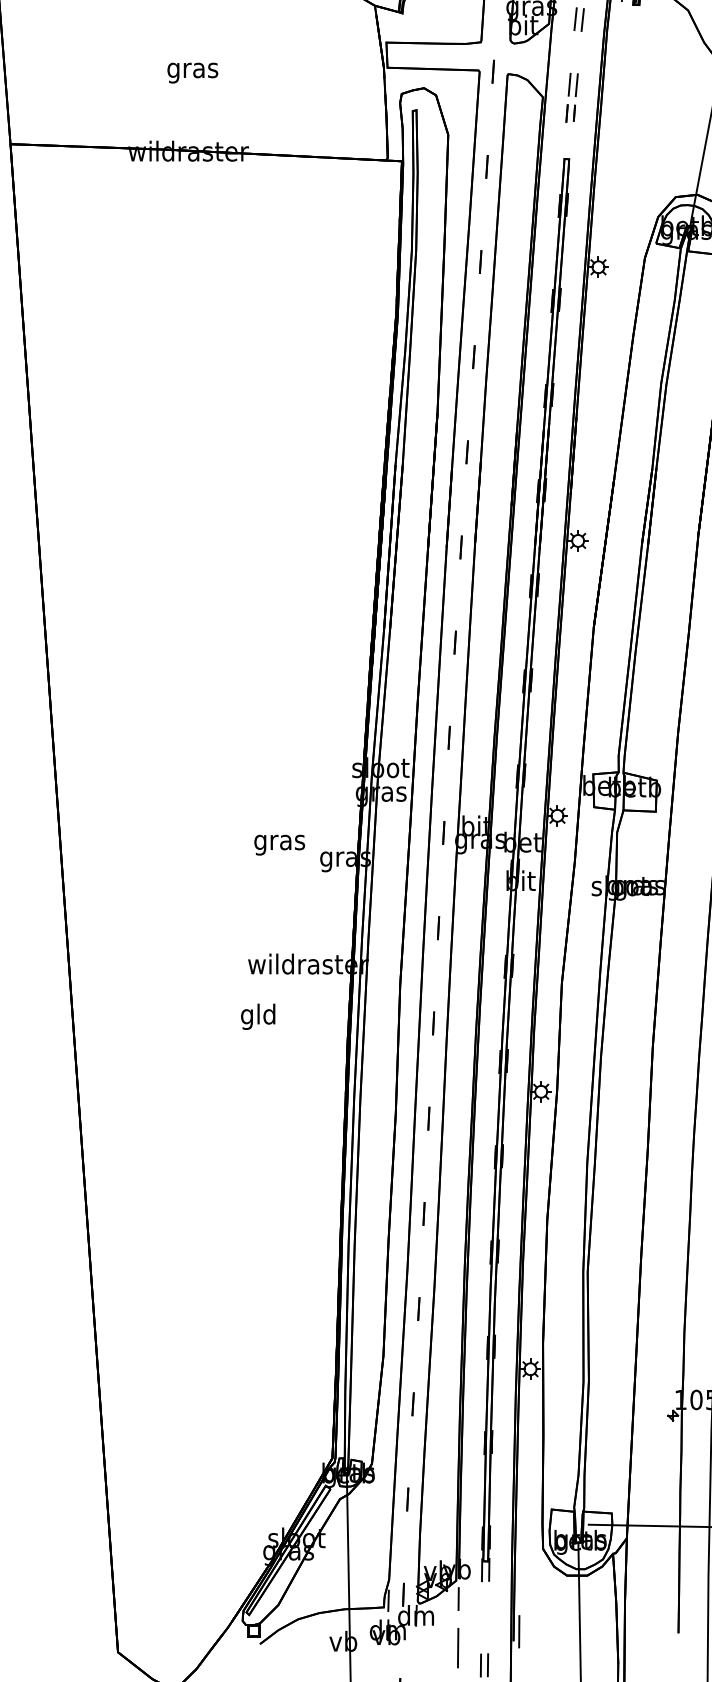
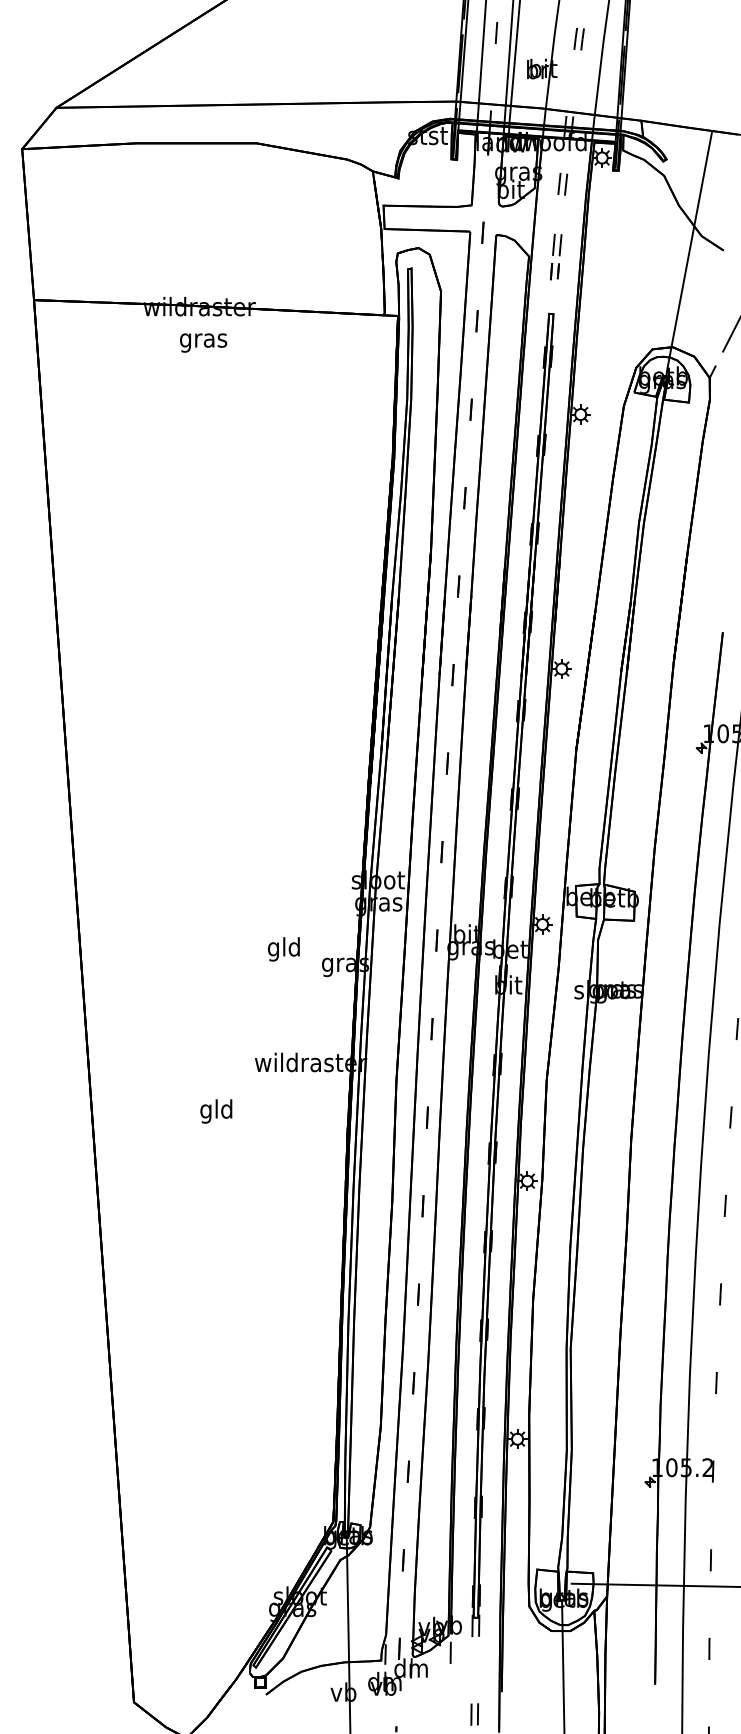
text: (192, 72) -> (203, 342), moved
text: (278, 842) -> (283, 949), gras -> gld
text: (258, 1016) -> (216, 1111), moved
line: (518, 1630) -> (506, 1682), removed
line: (458, 1648) -> (450, 1698), removed

